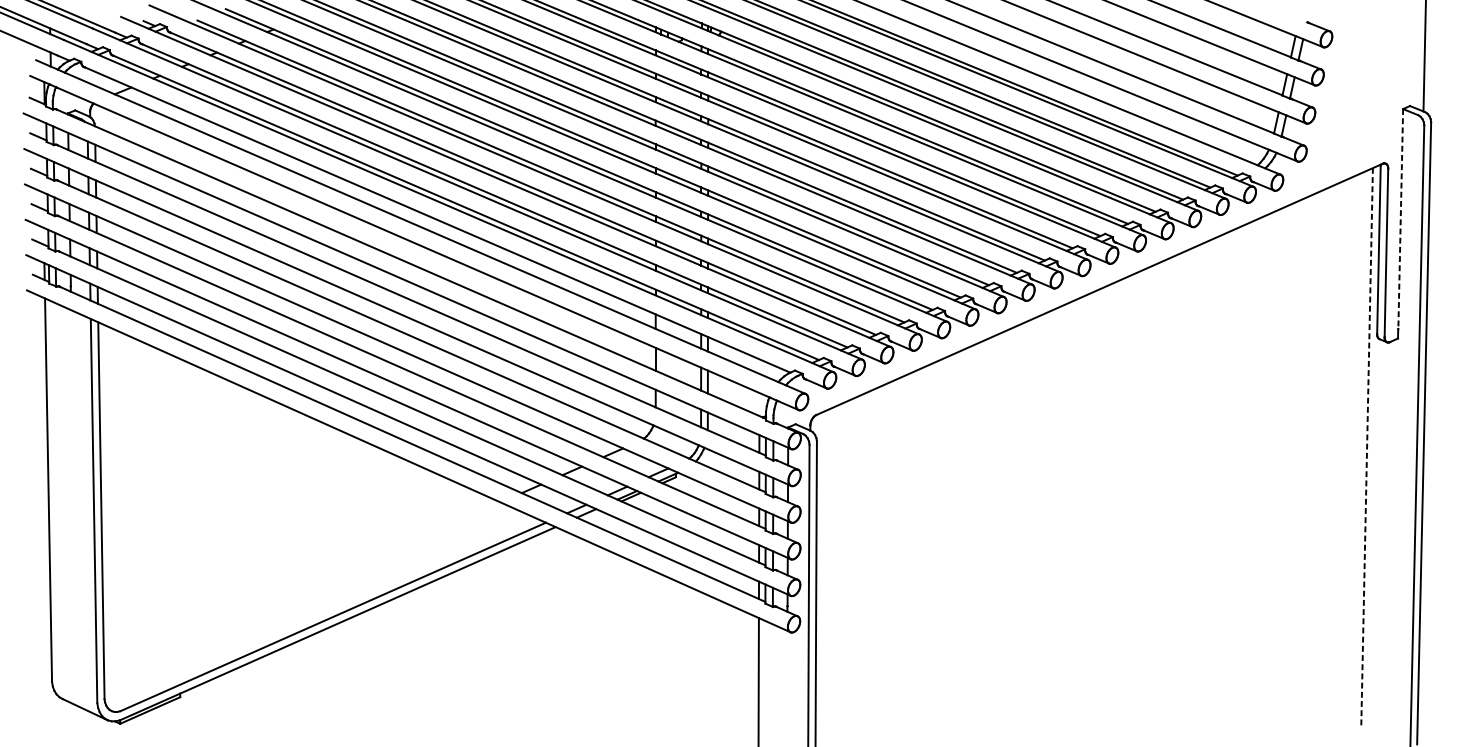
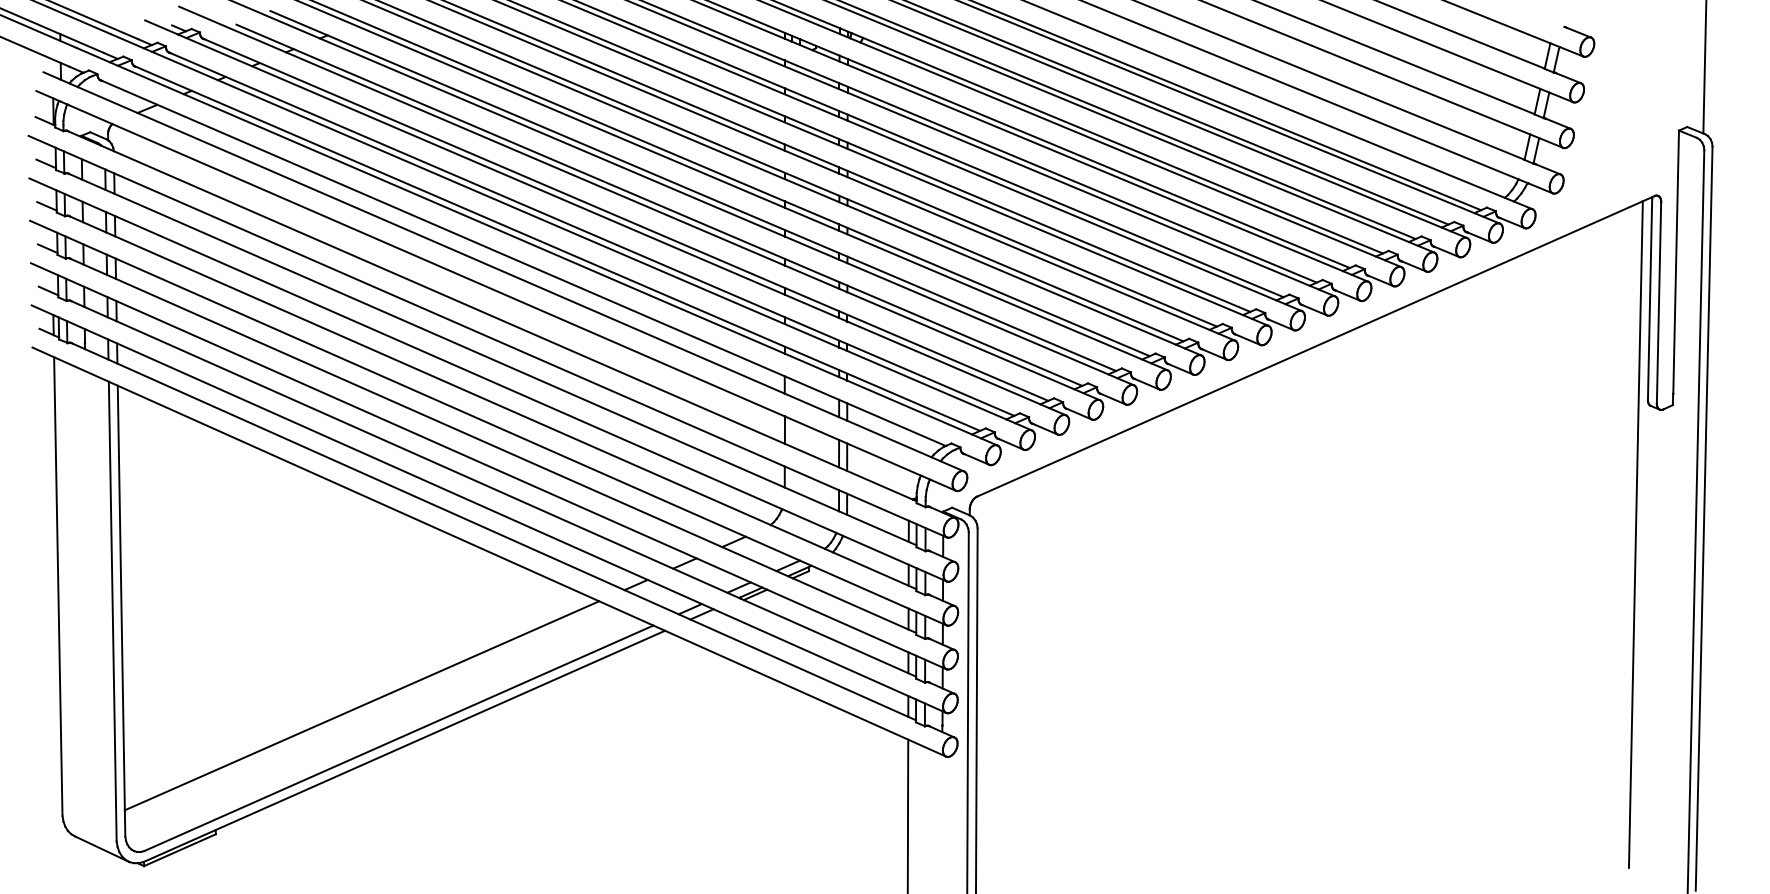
line: (1401, 219) -> (1676, 262), dashed -> solid
line: (1366, 446) -> (1635, 534), dashed -> solid
line: (301, 589) -> (361, 705), added

